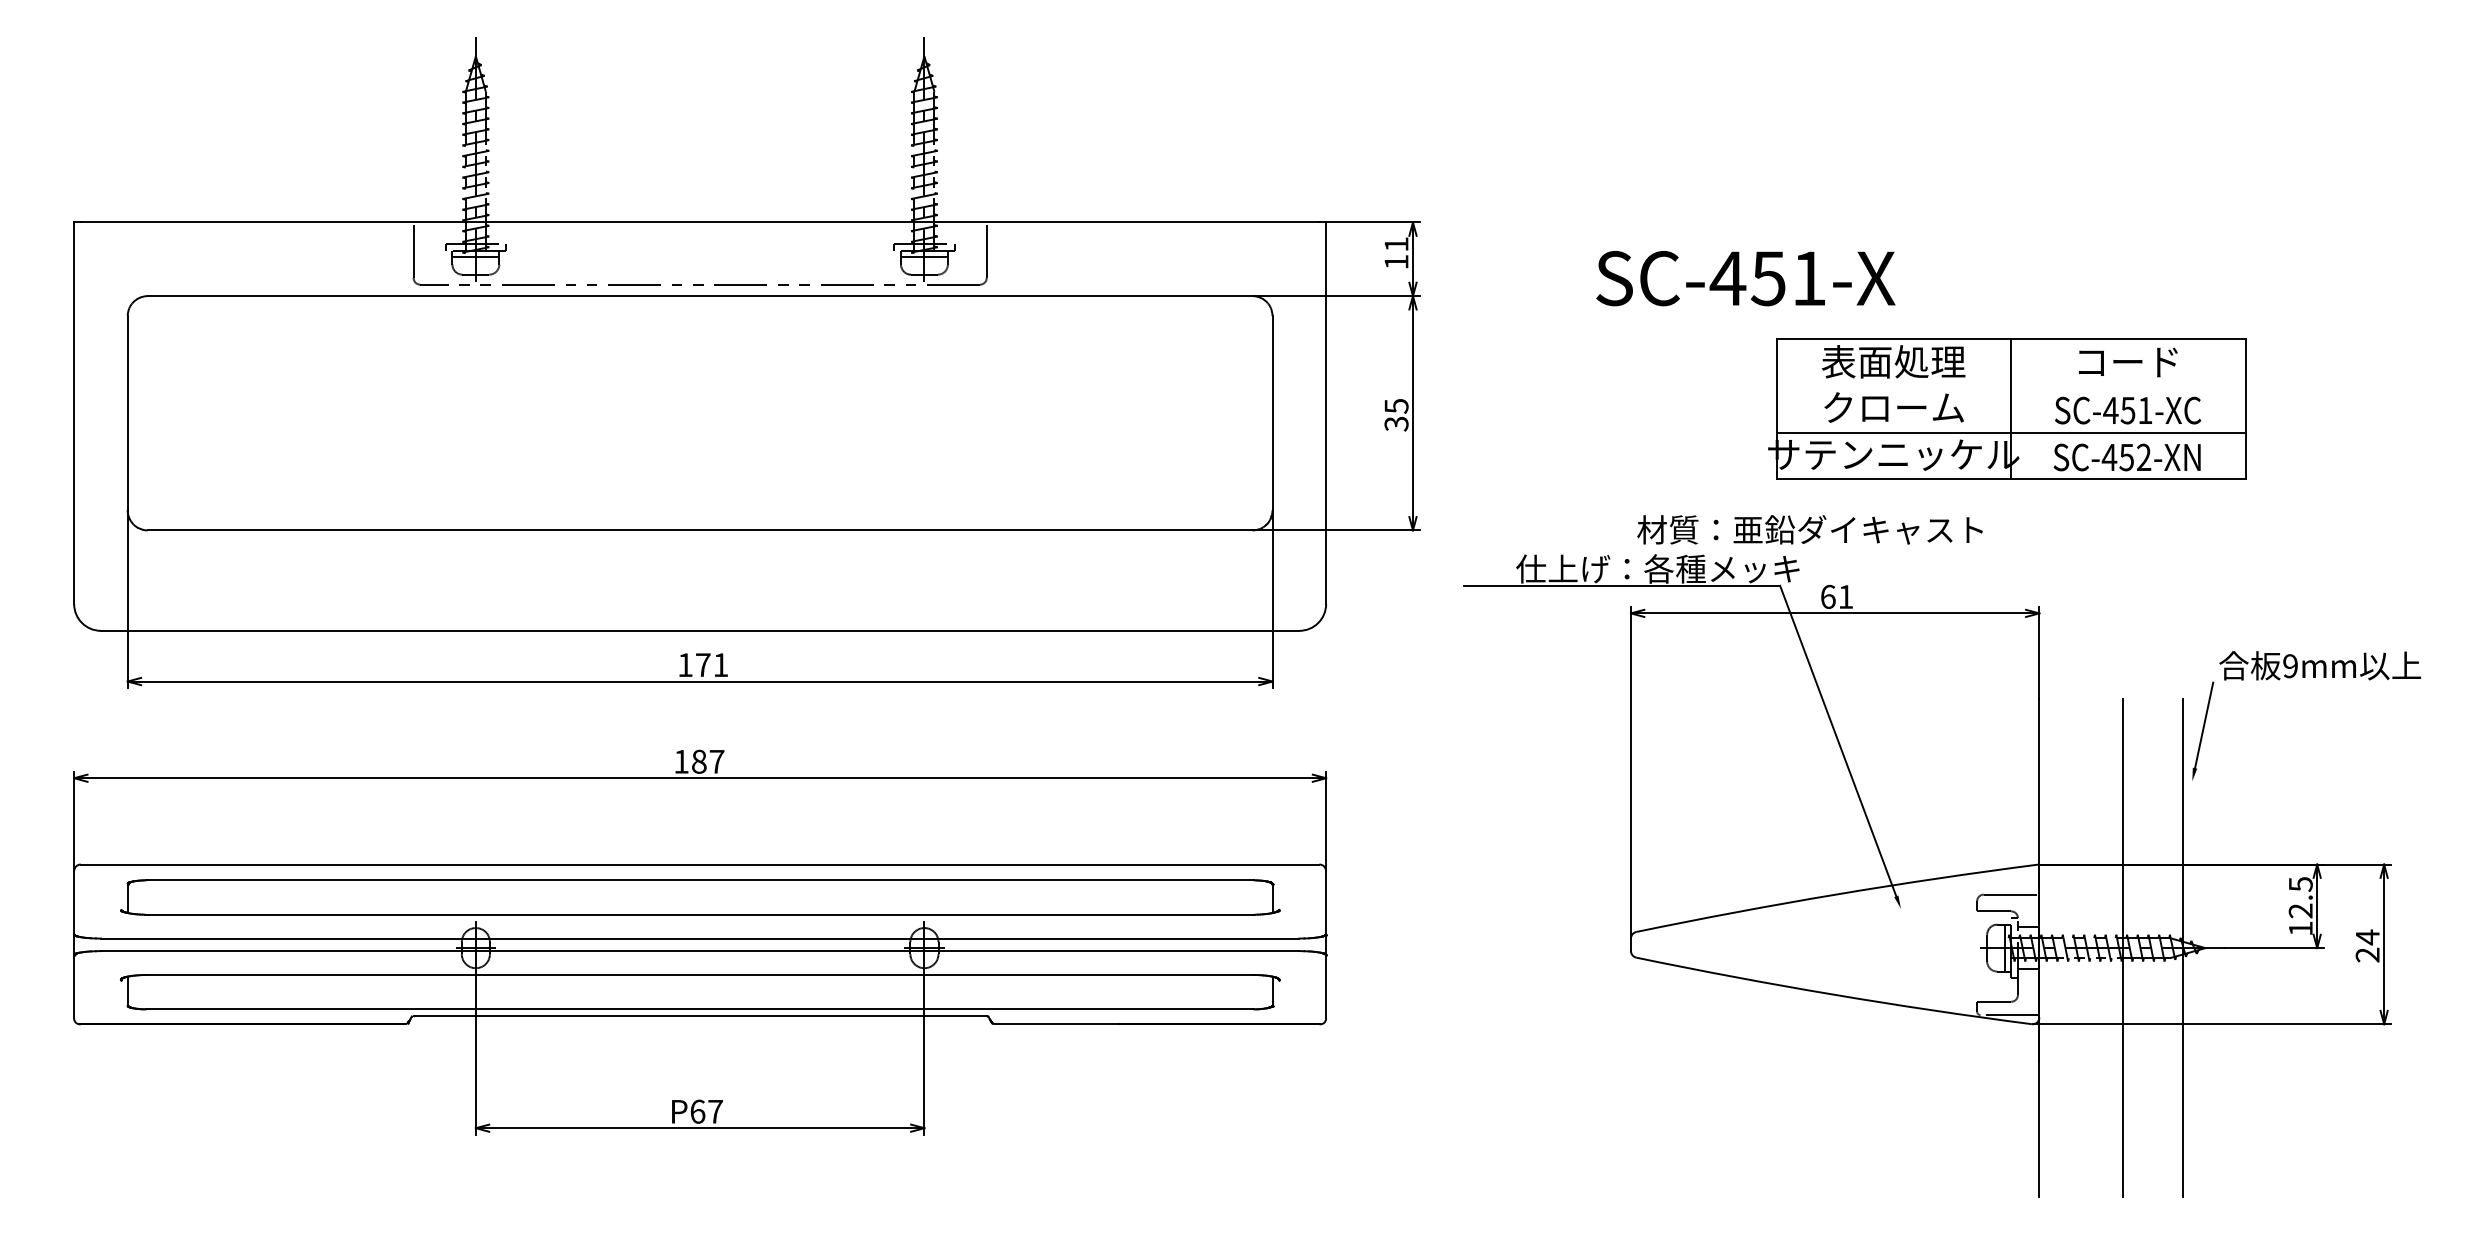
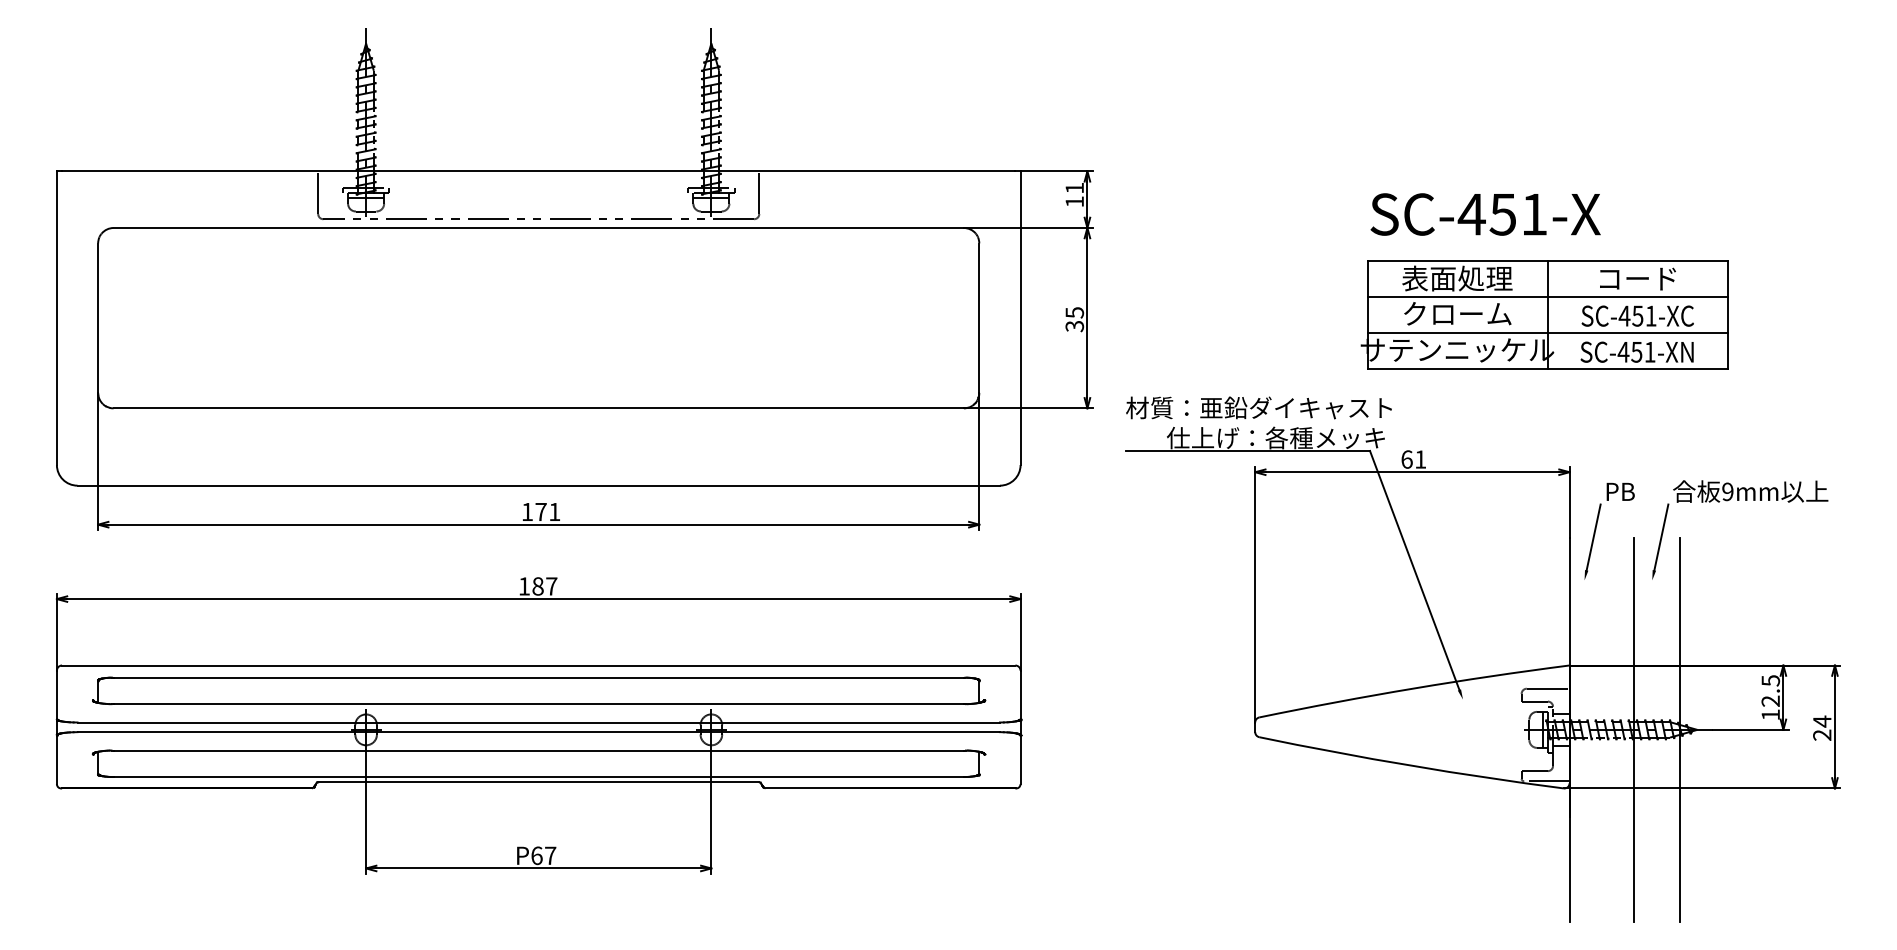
text: (1745, 278) -> (1485, 214), moved
line: (2010, 386) -> (1547, 297), added
text: (2143, 456) -> (1649, 351), SC-452-XN -> SC-451-XN
text: (1809, 529) -> (1258, 407), moved
part: (2305, 677) -> (1739, 500), moved
part: (2075, 682) -> (1597, 525), added

